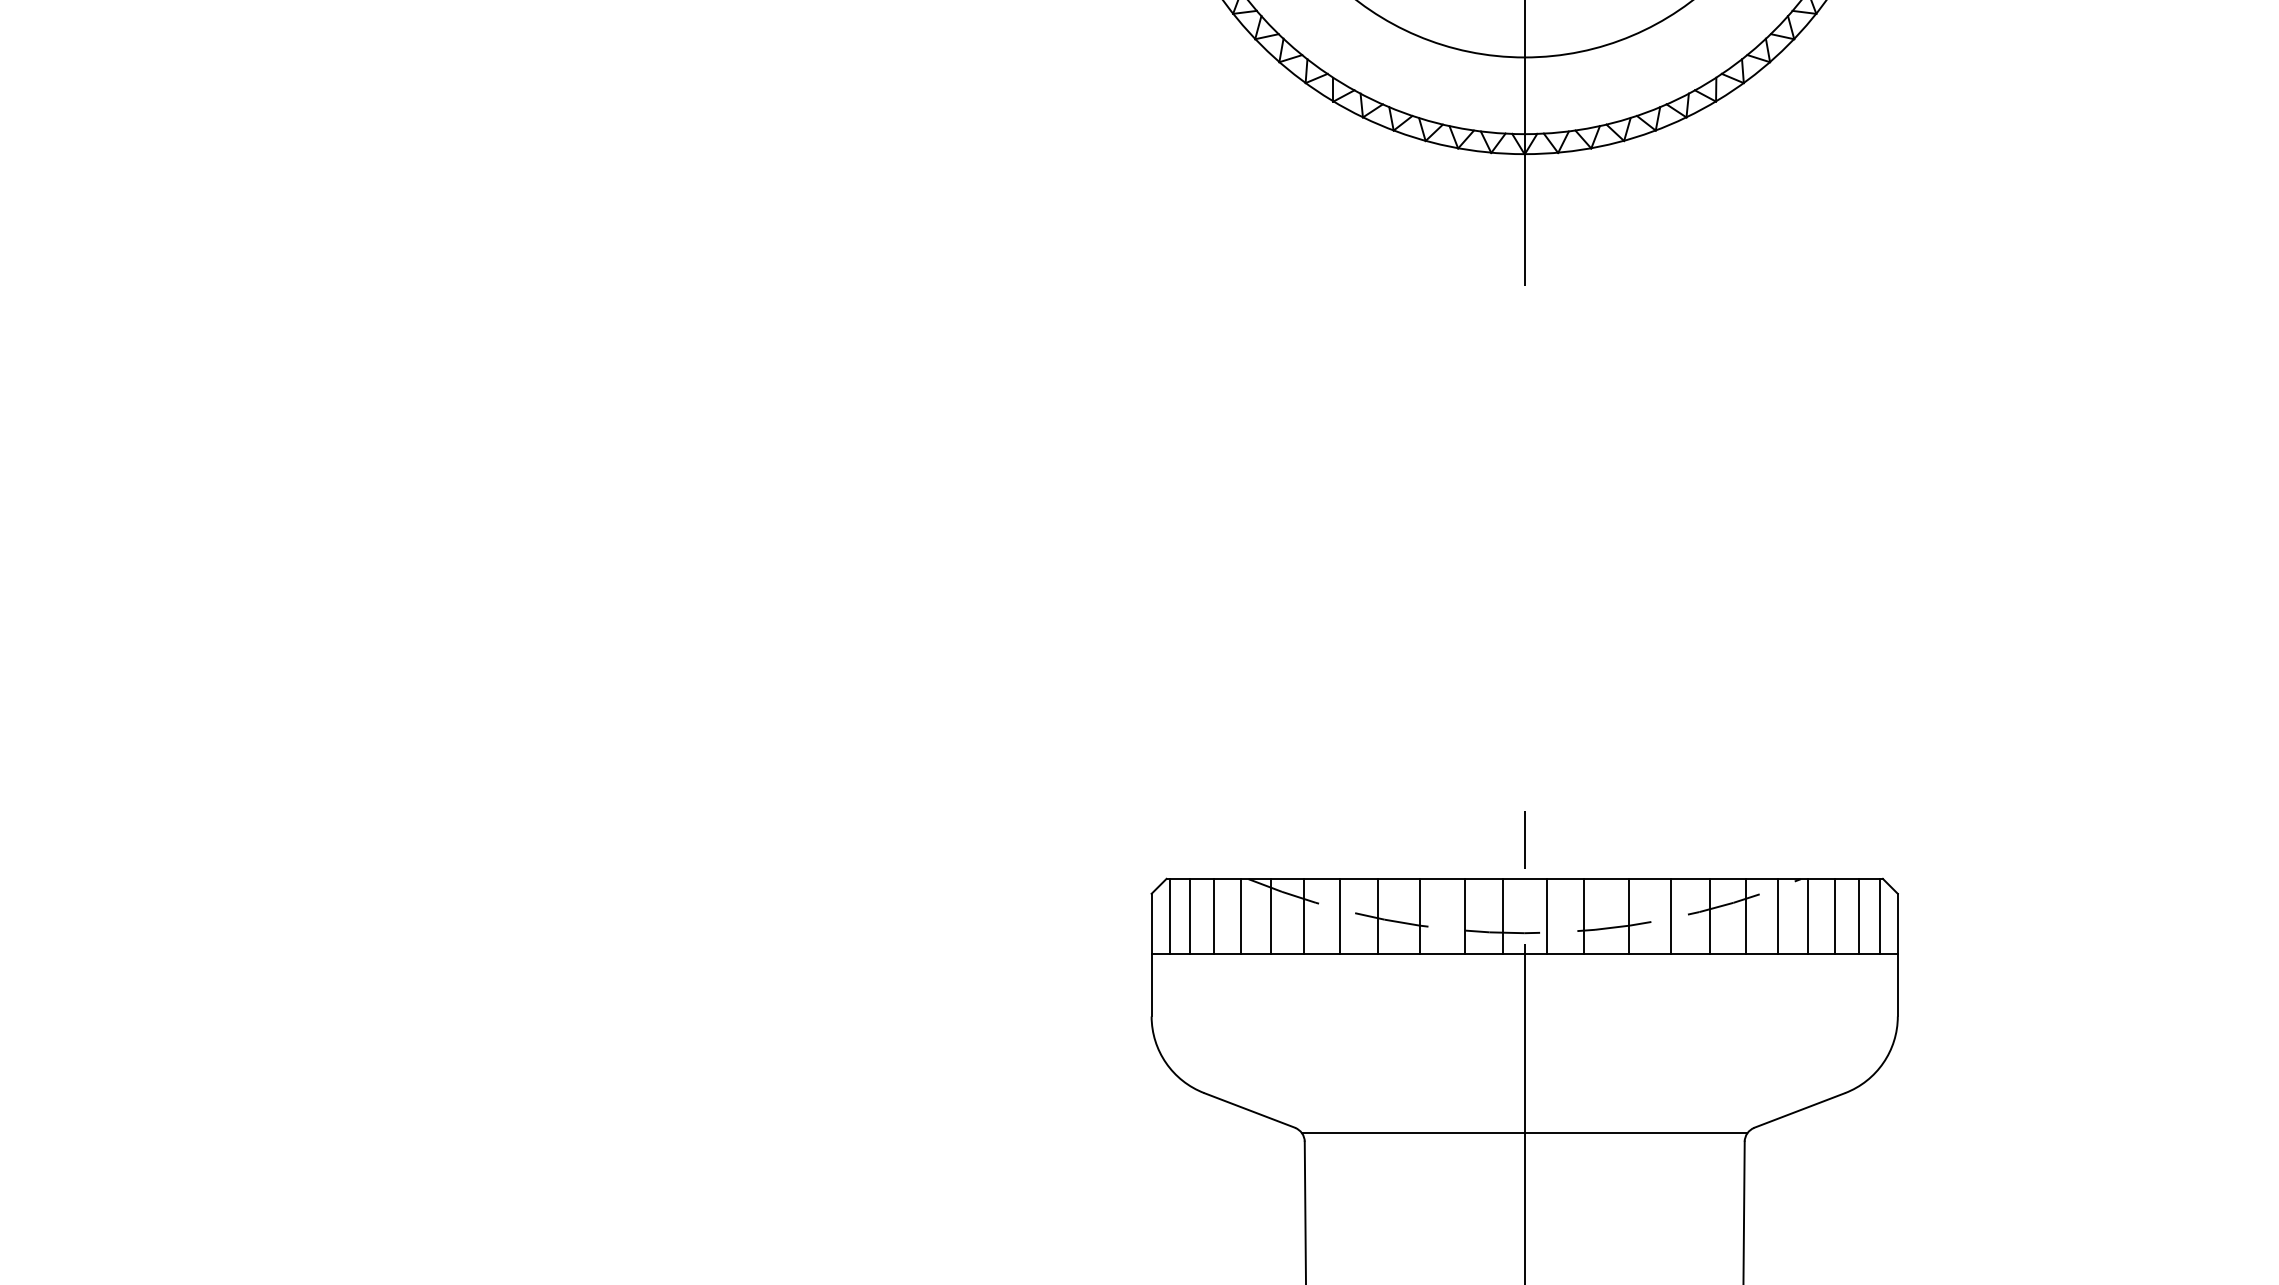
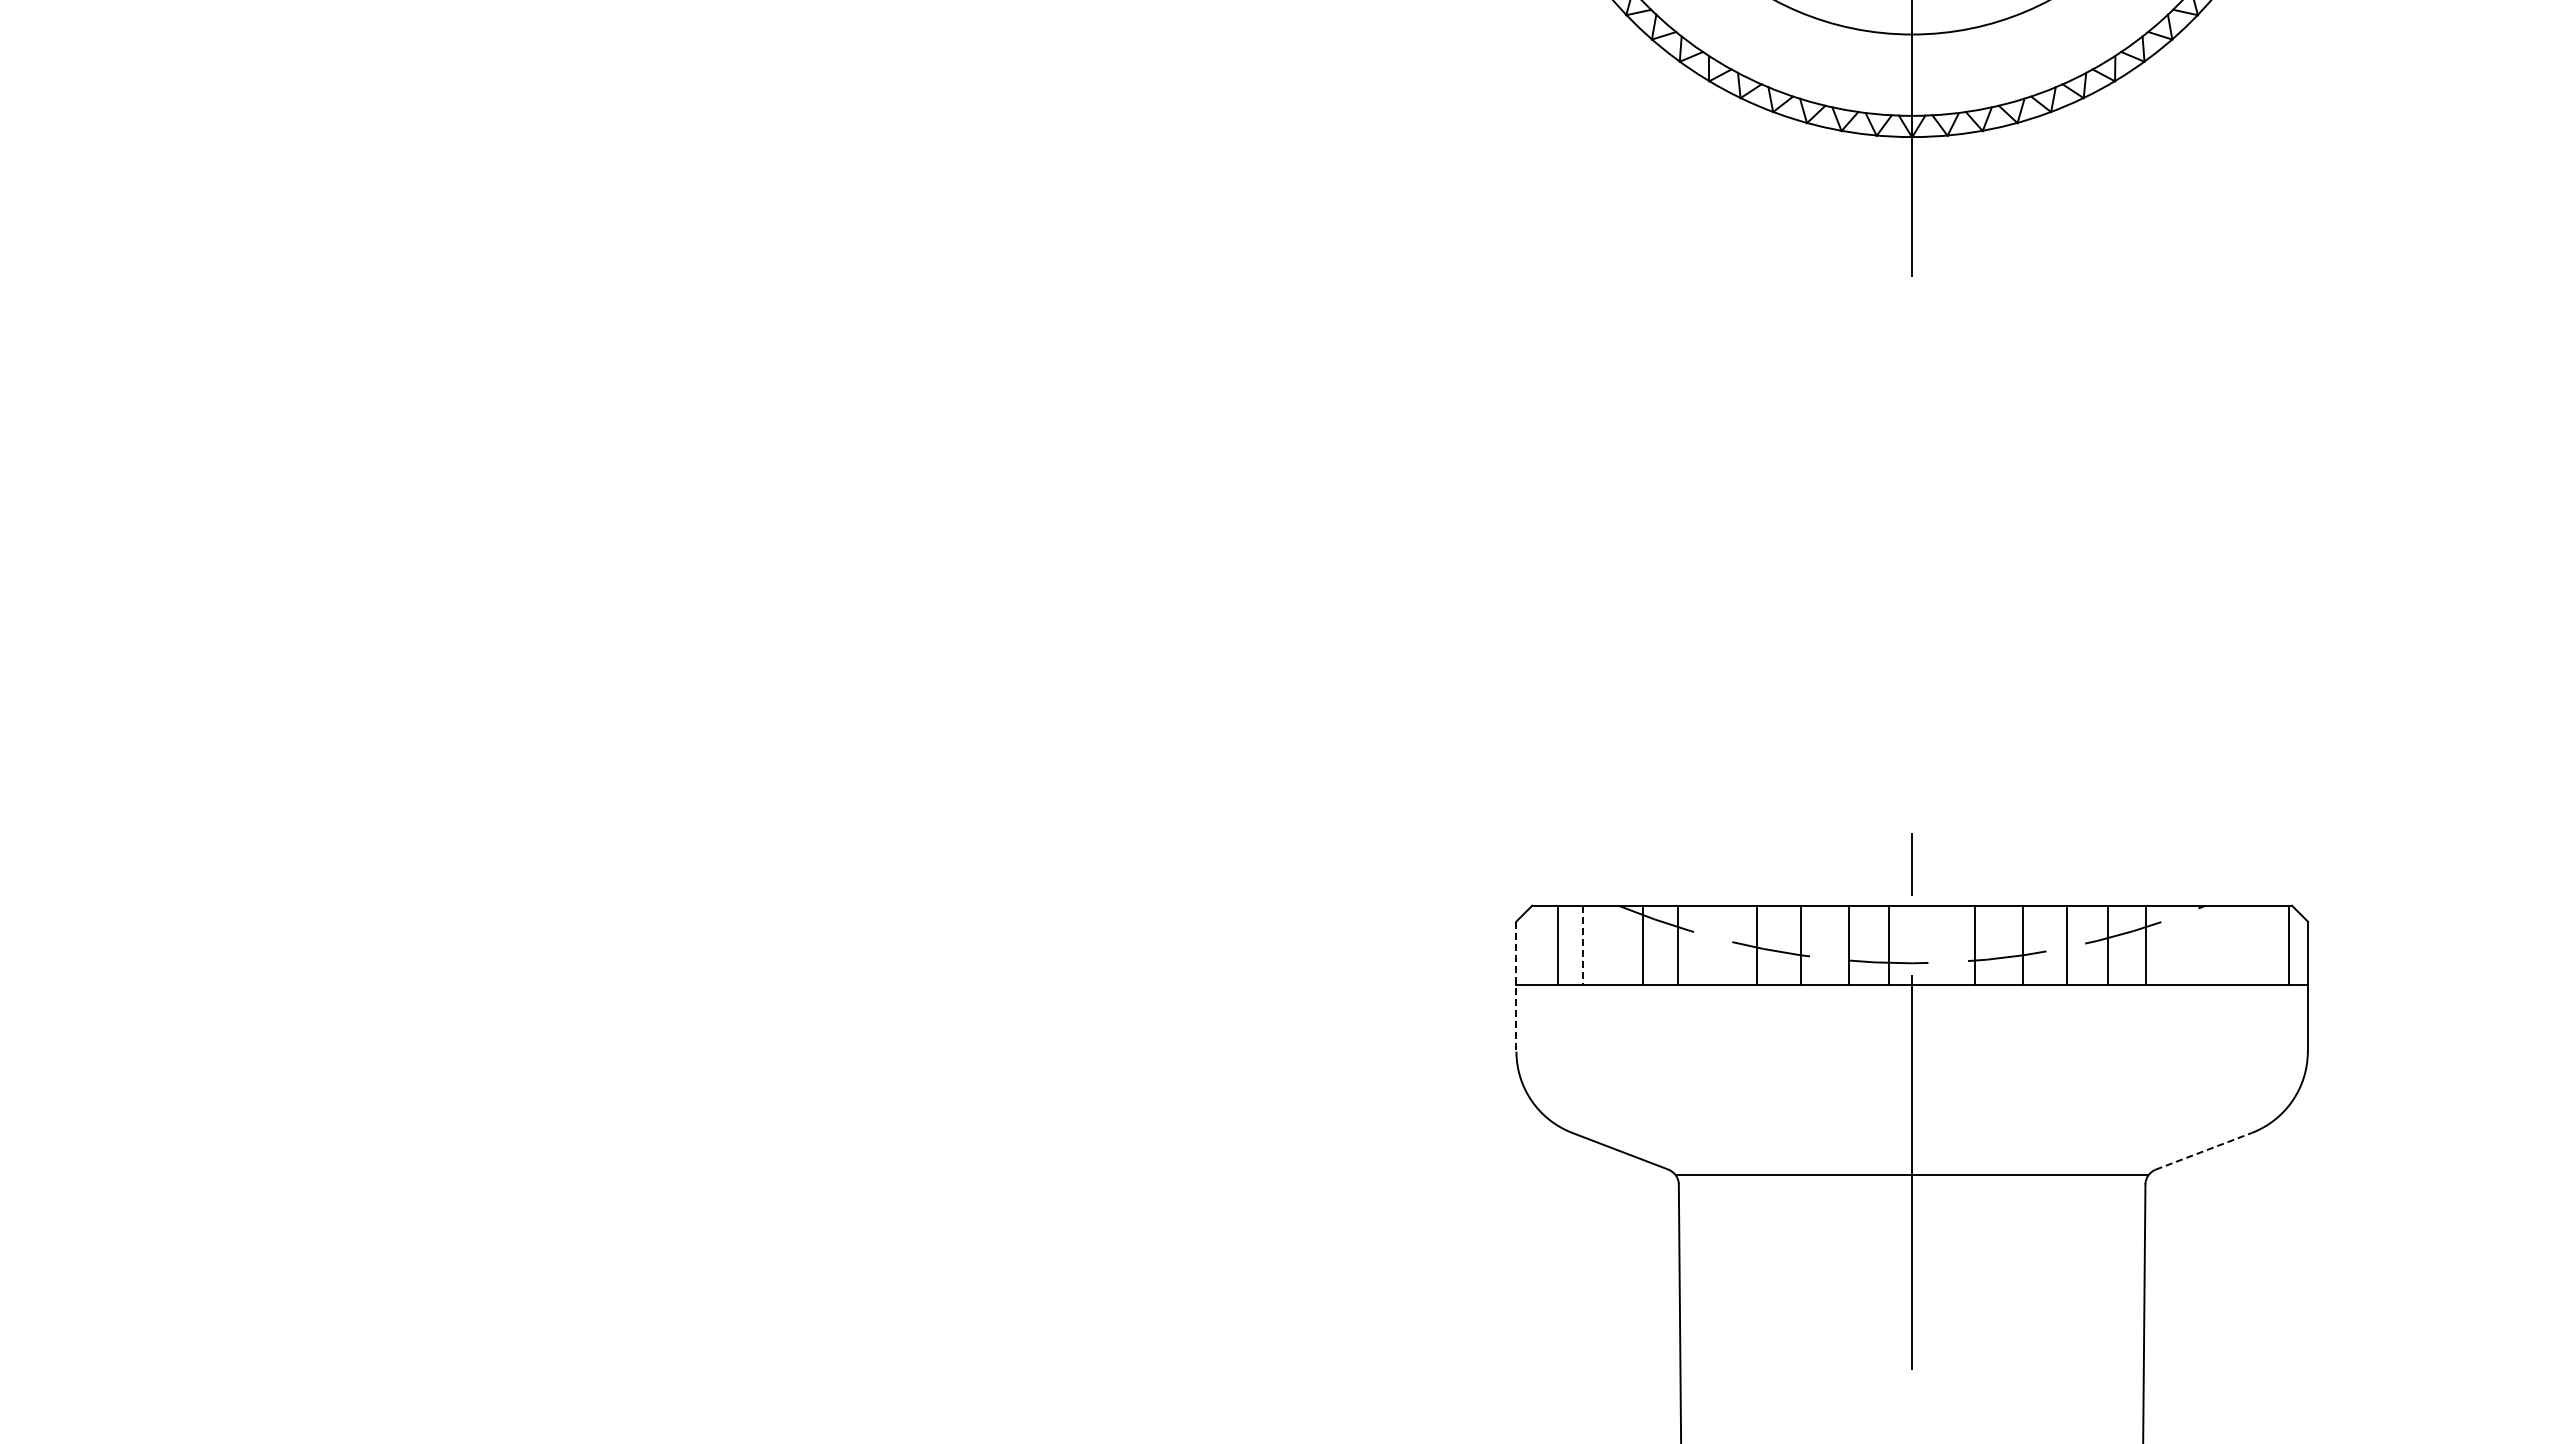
line: (1169, 915) -> (1535, 944), removed
line: (1241, 915) -> (1611, 944), removed
line: (1339, 915) -> (1715, 944), removed
line: (1546, 915) -> (1935, 944), removed
line: (1778, 915) -> (2181, 944), removed
line: (1807, 915) -> (2212, 944), removed
line: (1835, 915) -> (2241, 944), removed
line: (1858, 915) -> (2266, 944), removed
line: (1213, 916) -> (1582, 945), solid -> dashed
line: (1151, 956) -> (1516, 987), solid -> dashed
line: (1799, 1110) -> (2203, 1151), solid -> dashed

